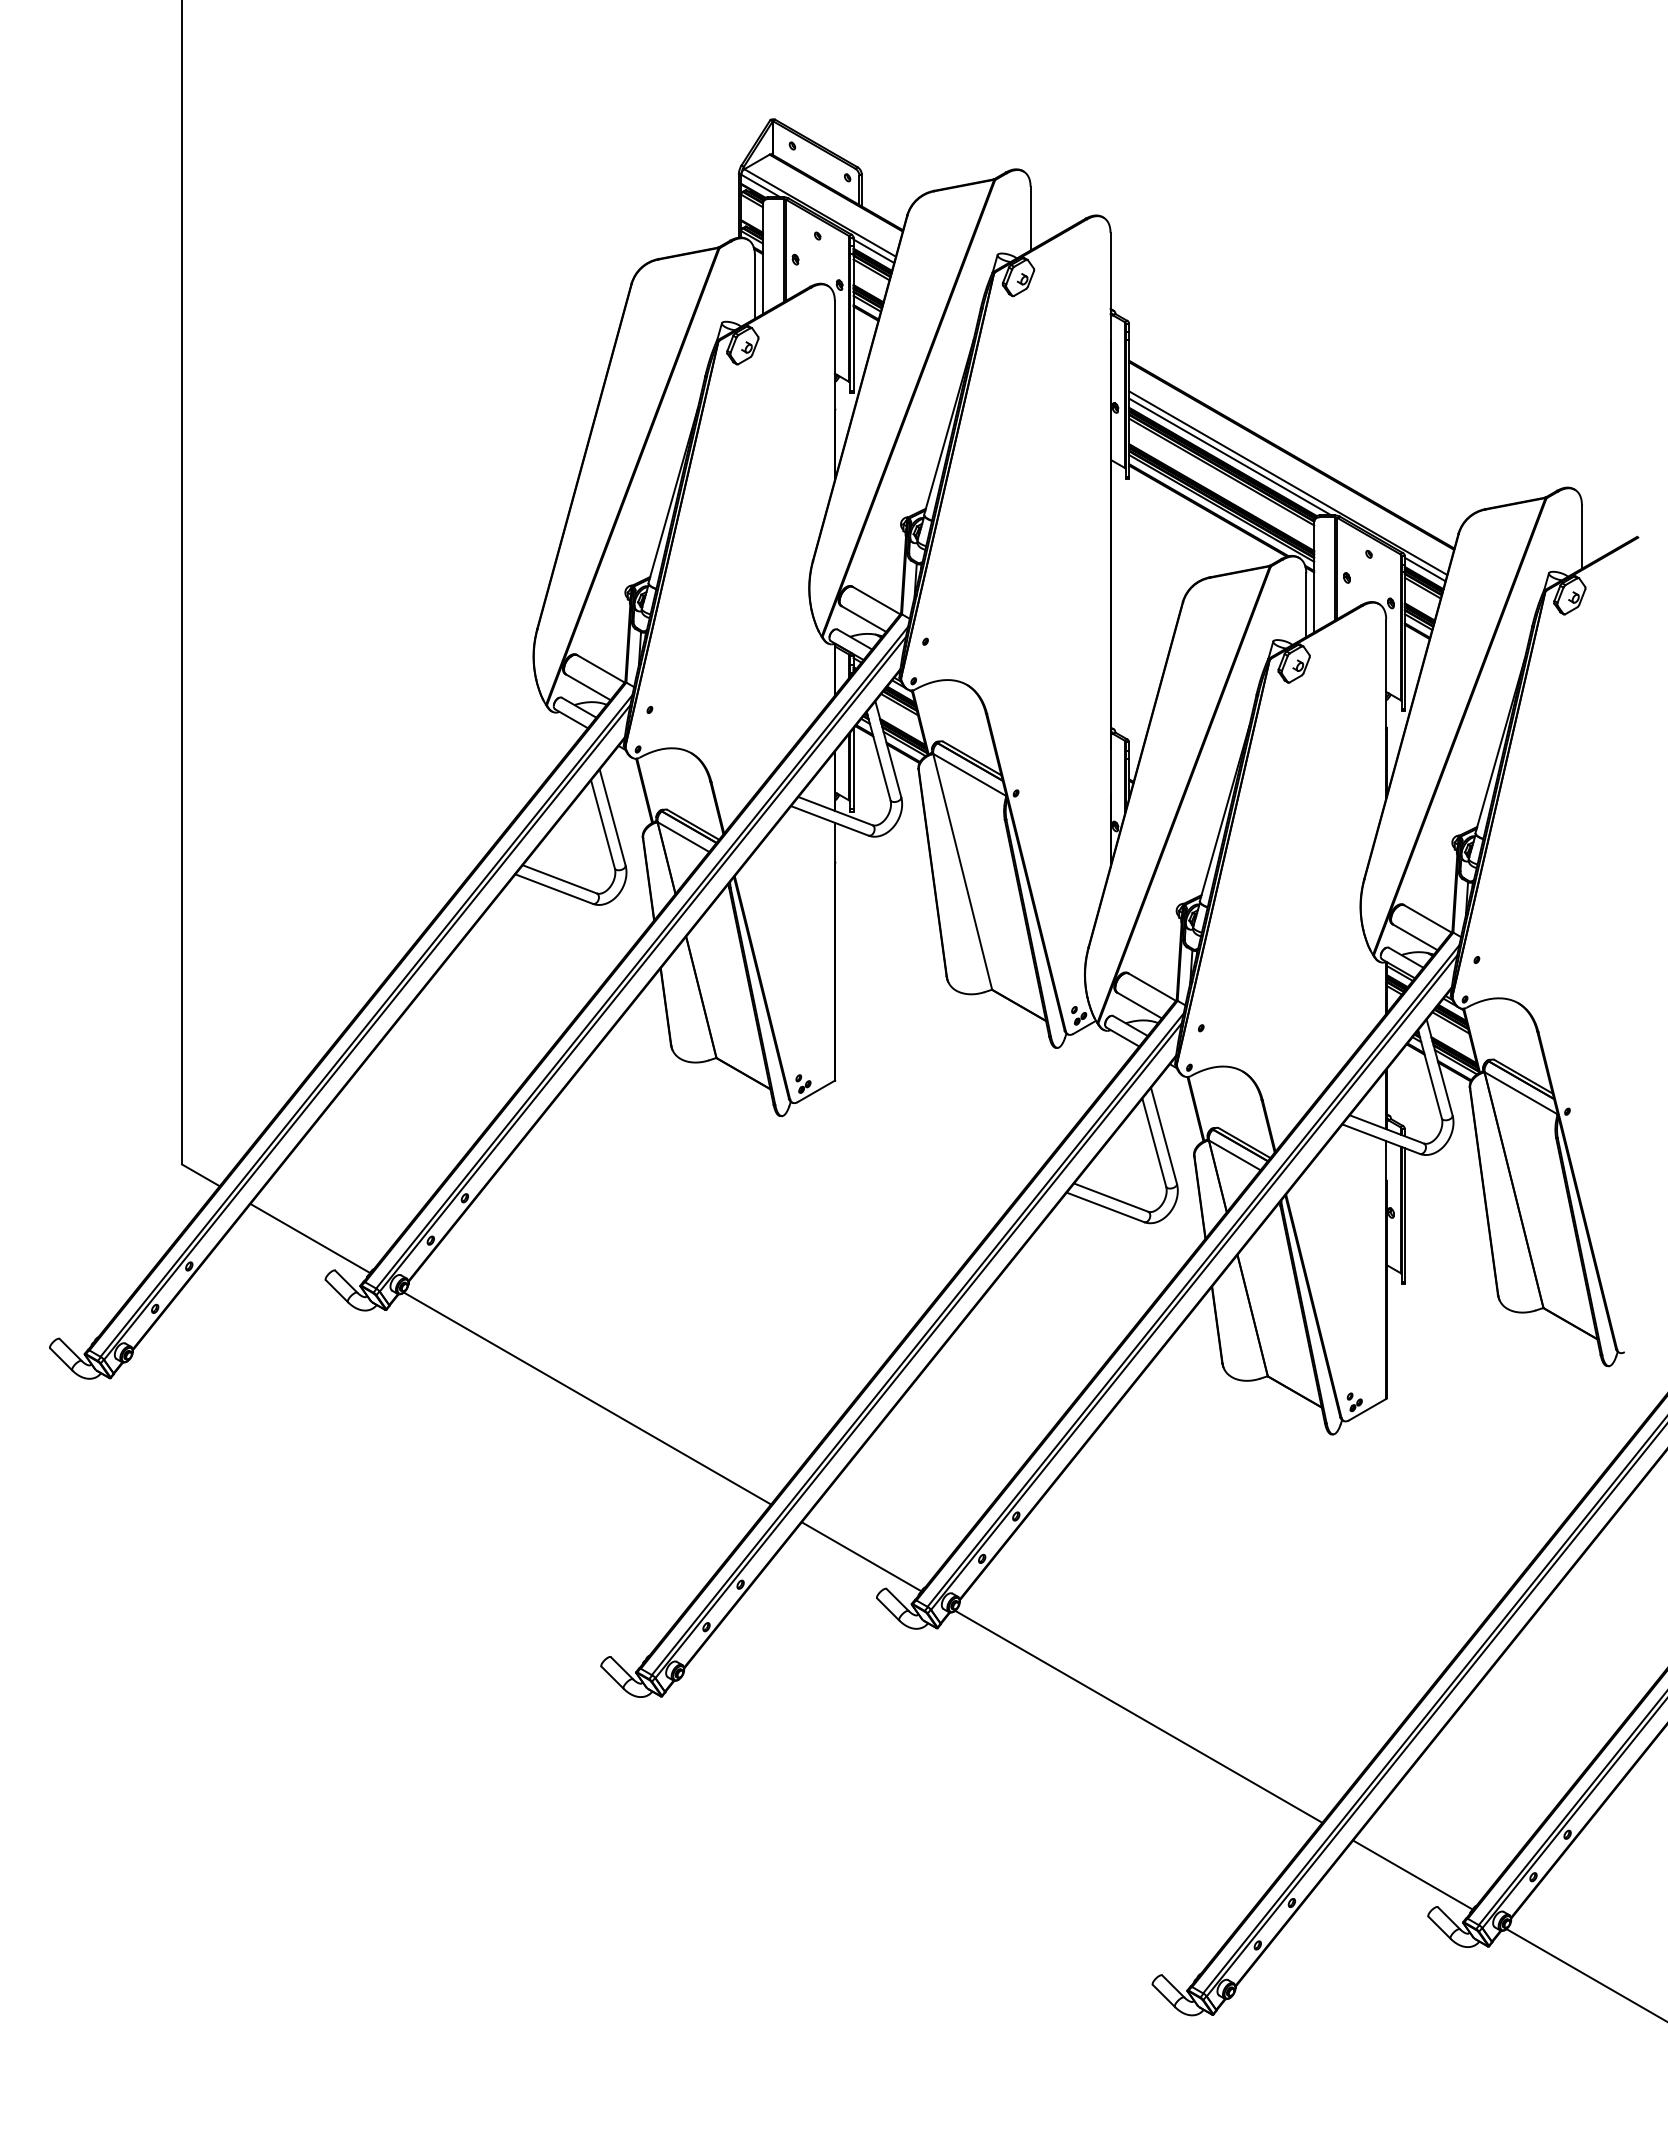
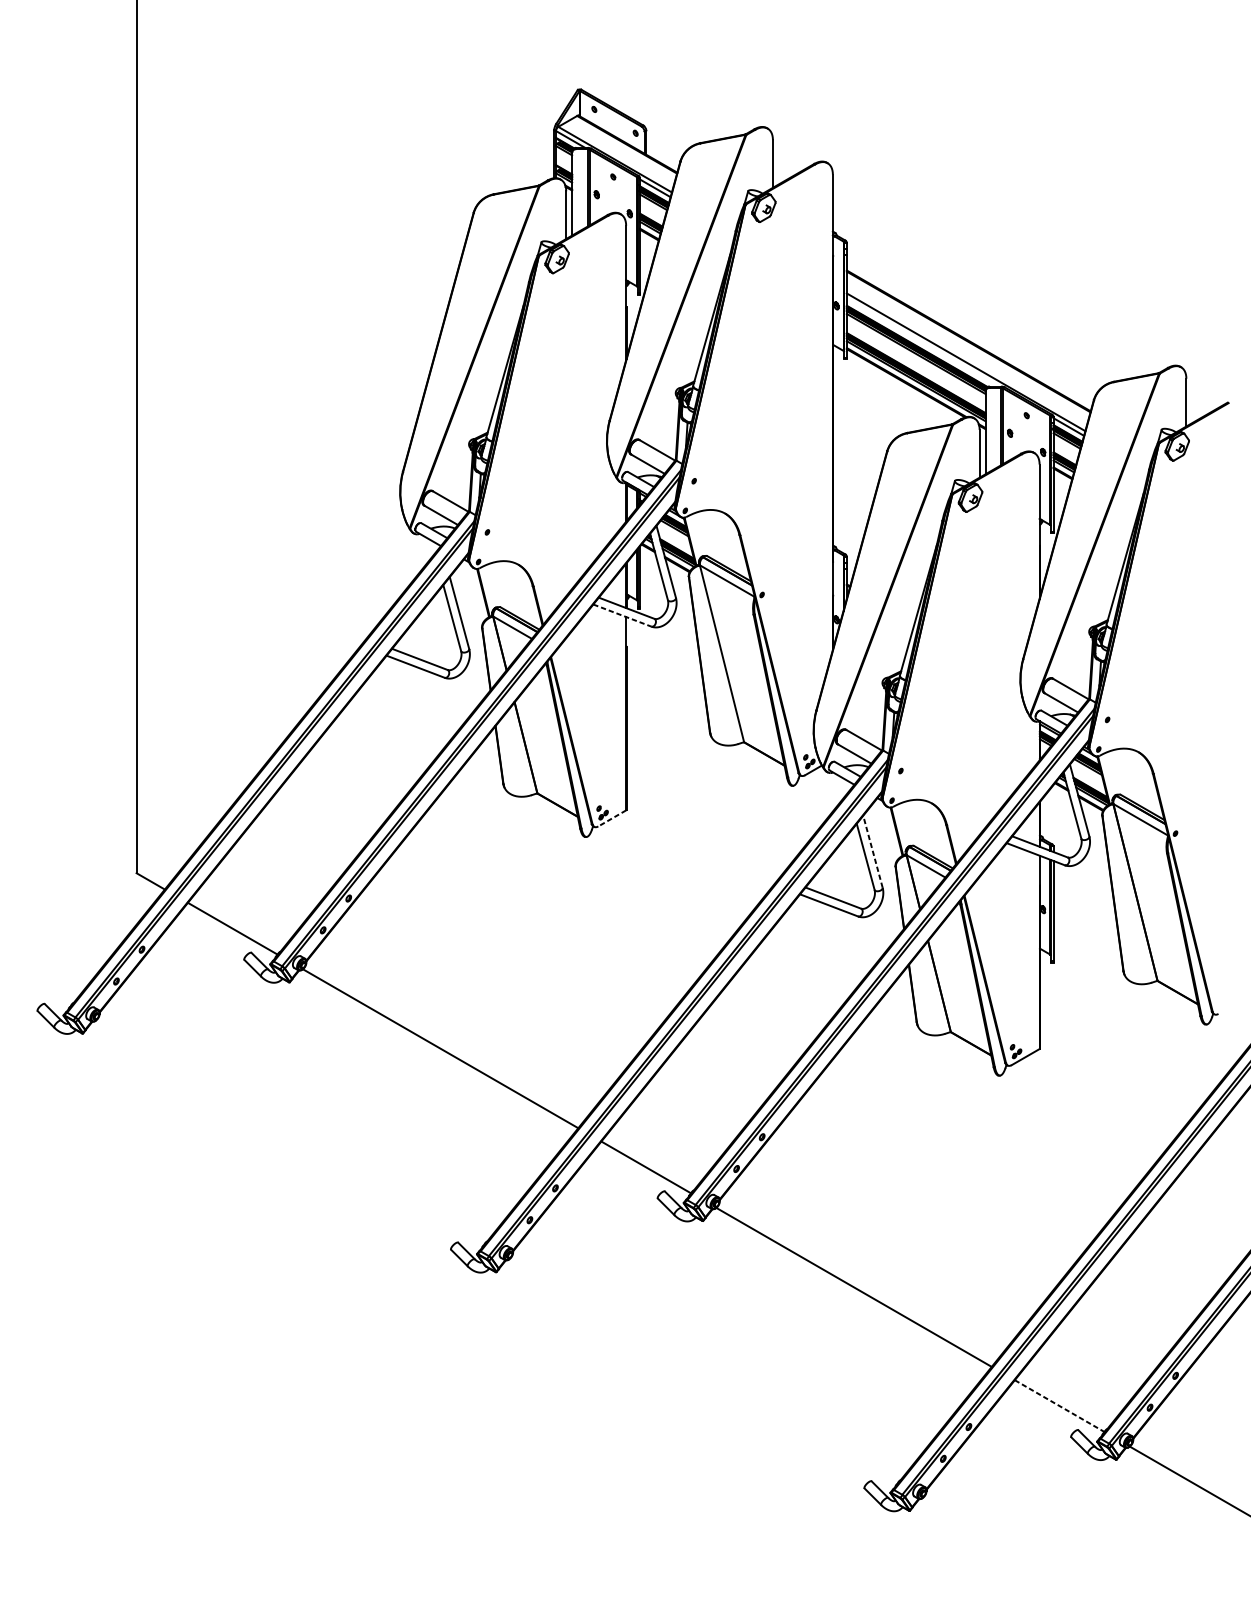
line: (1230, 456) -> (922, 342), removed
line: (830, 821) -> (622, 616), solid -> dashed
line: (815, 1091) -> (611, 818), solid -> dashed
line: (1163, 1135) -> (872, 851), solid -> dashed
line: (1413, 1875) -> (1060, 1406), solid -> dashed

